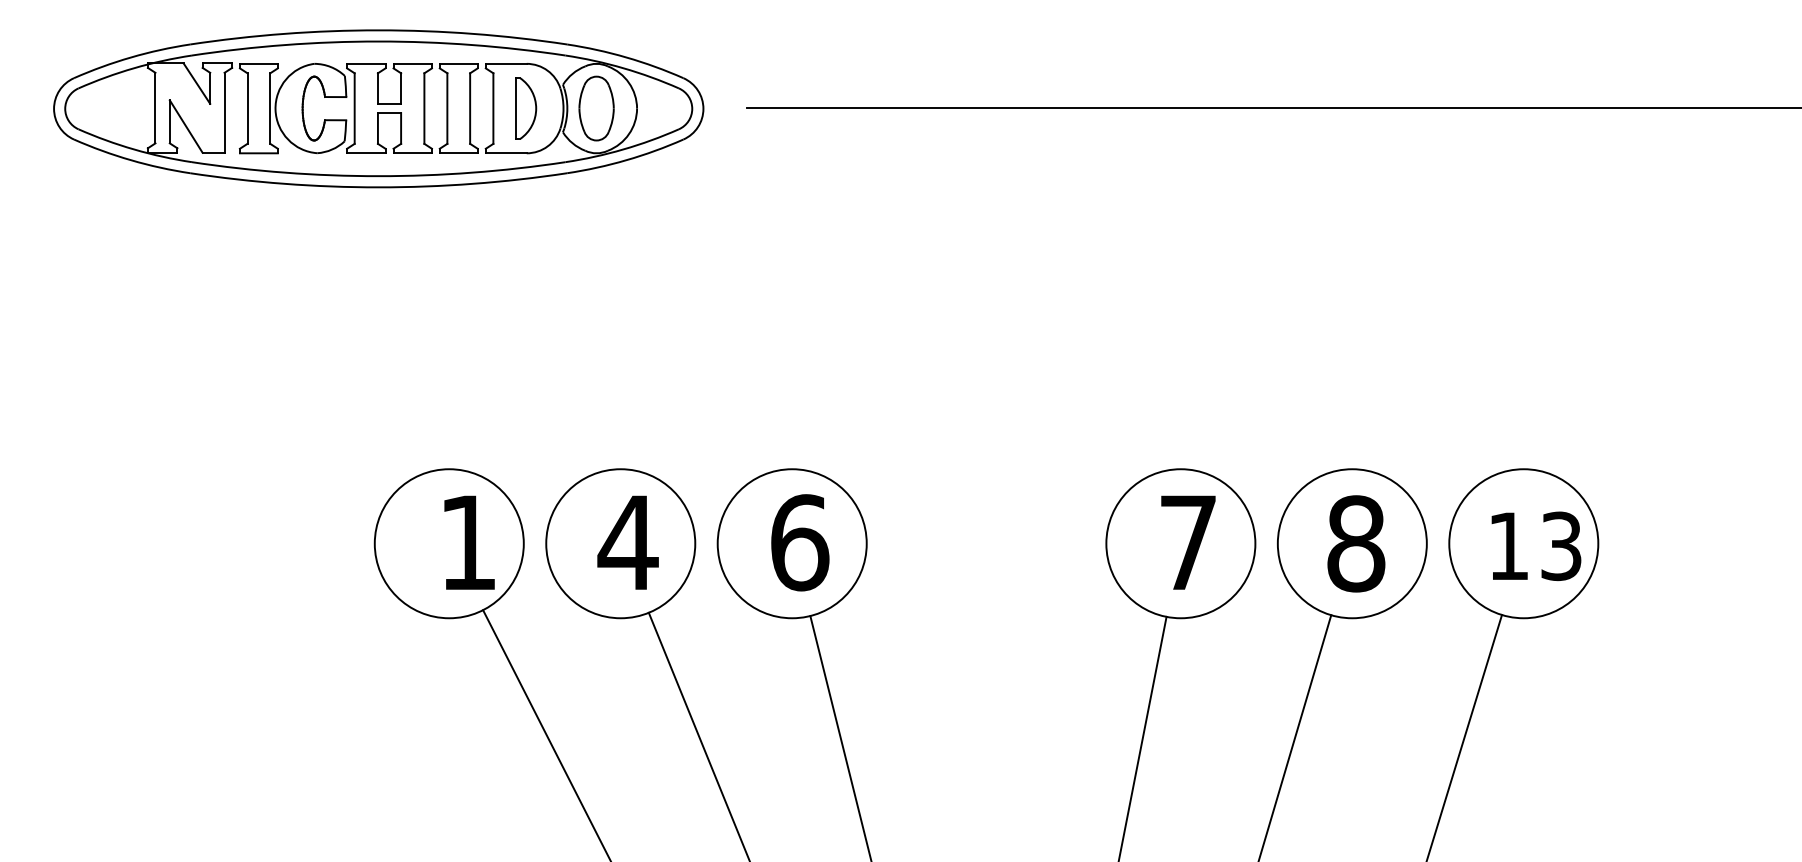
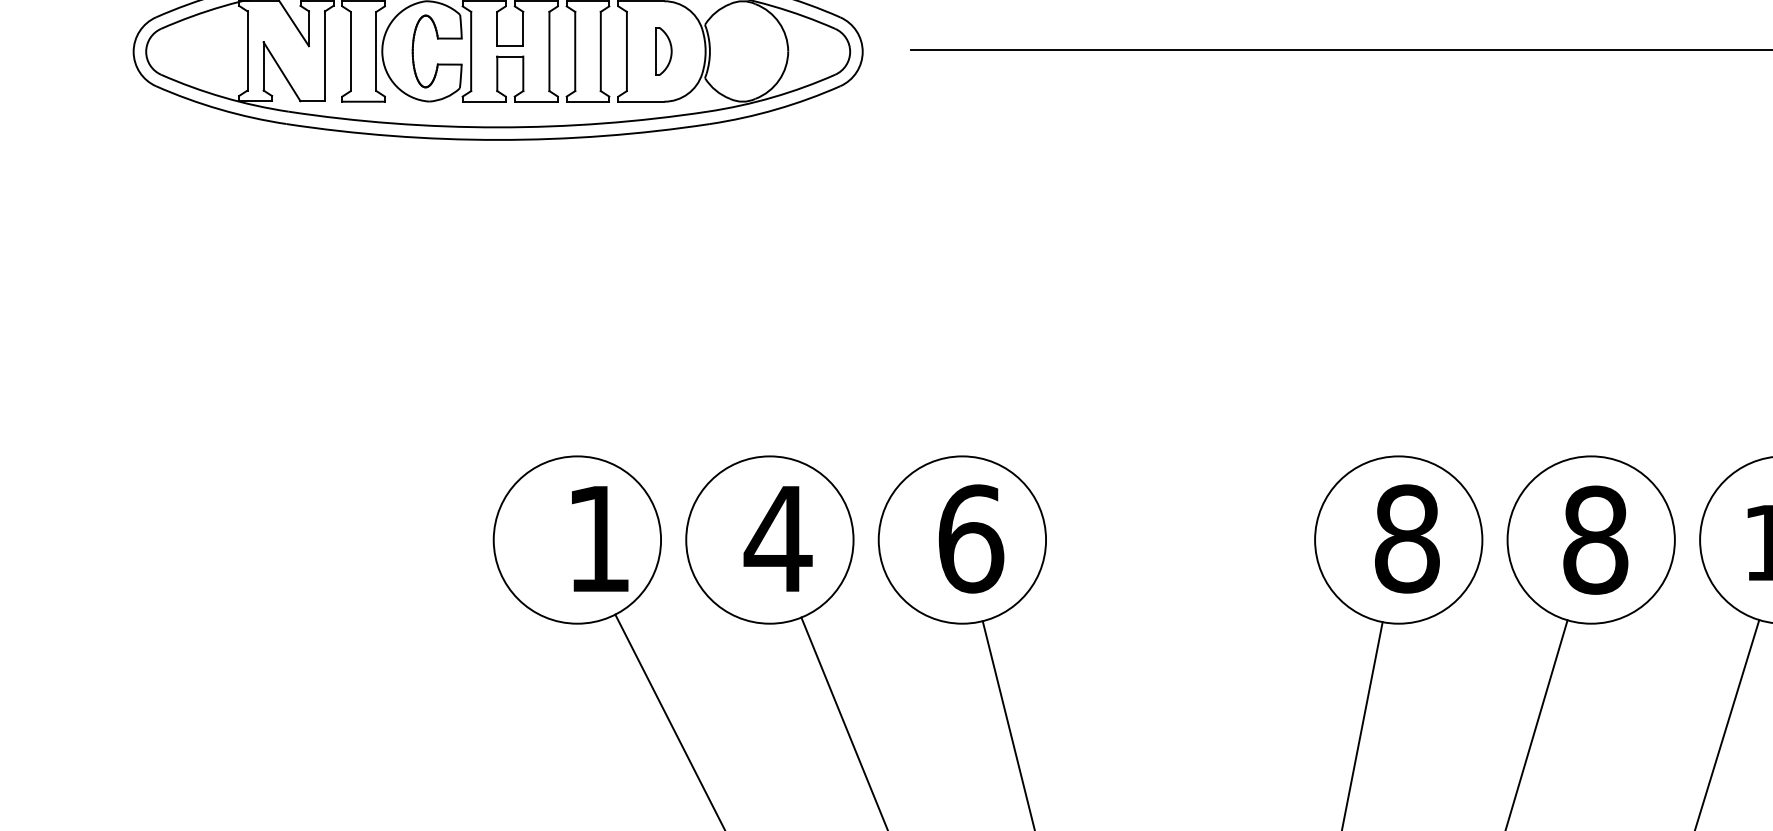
part: (526, 108) -> (664, 51), size x0.7
part: (596, 108) -> (742, 51), removed
text: (1188, 542) -> (1407, 538), 7 -> 8

